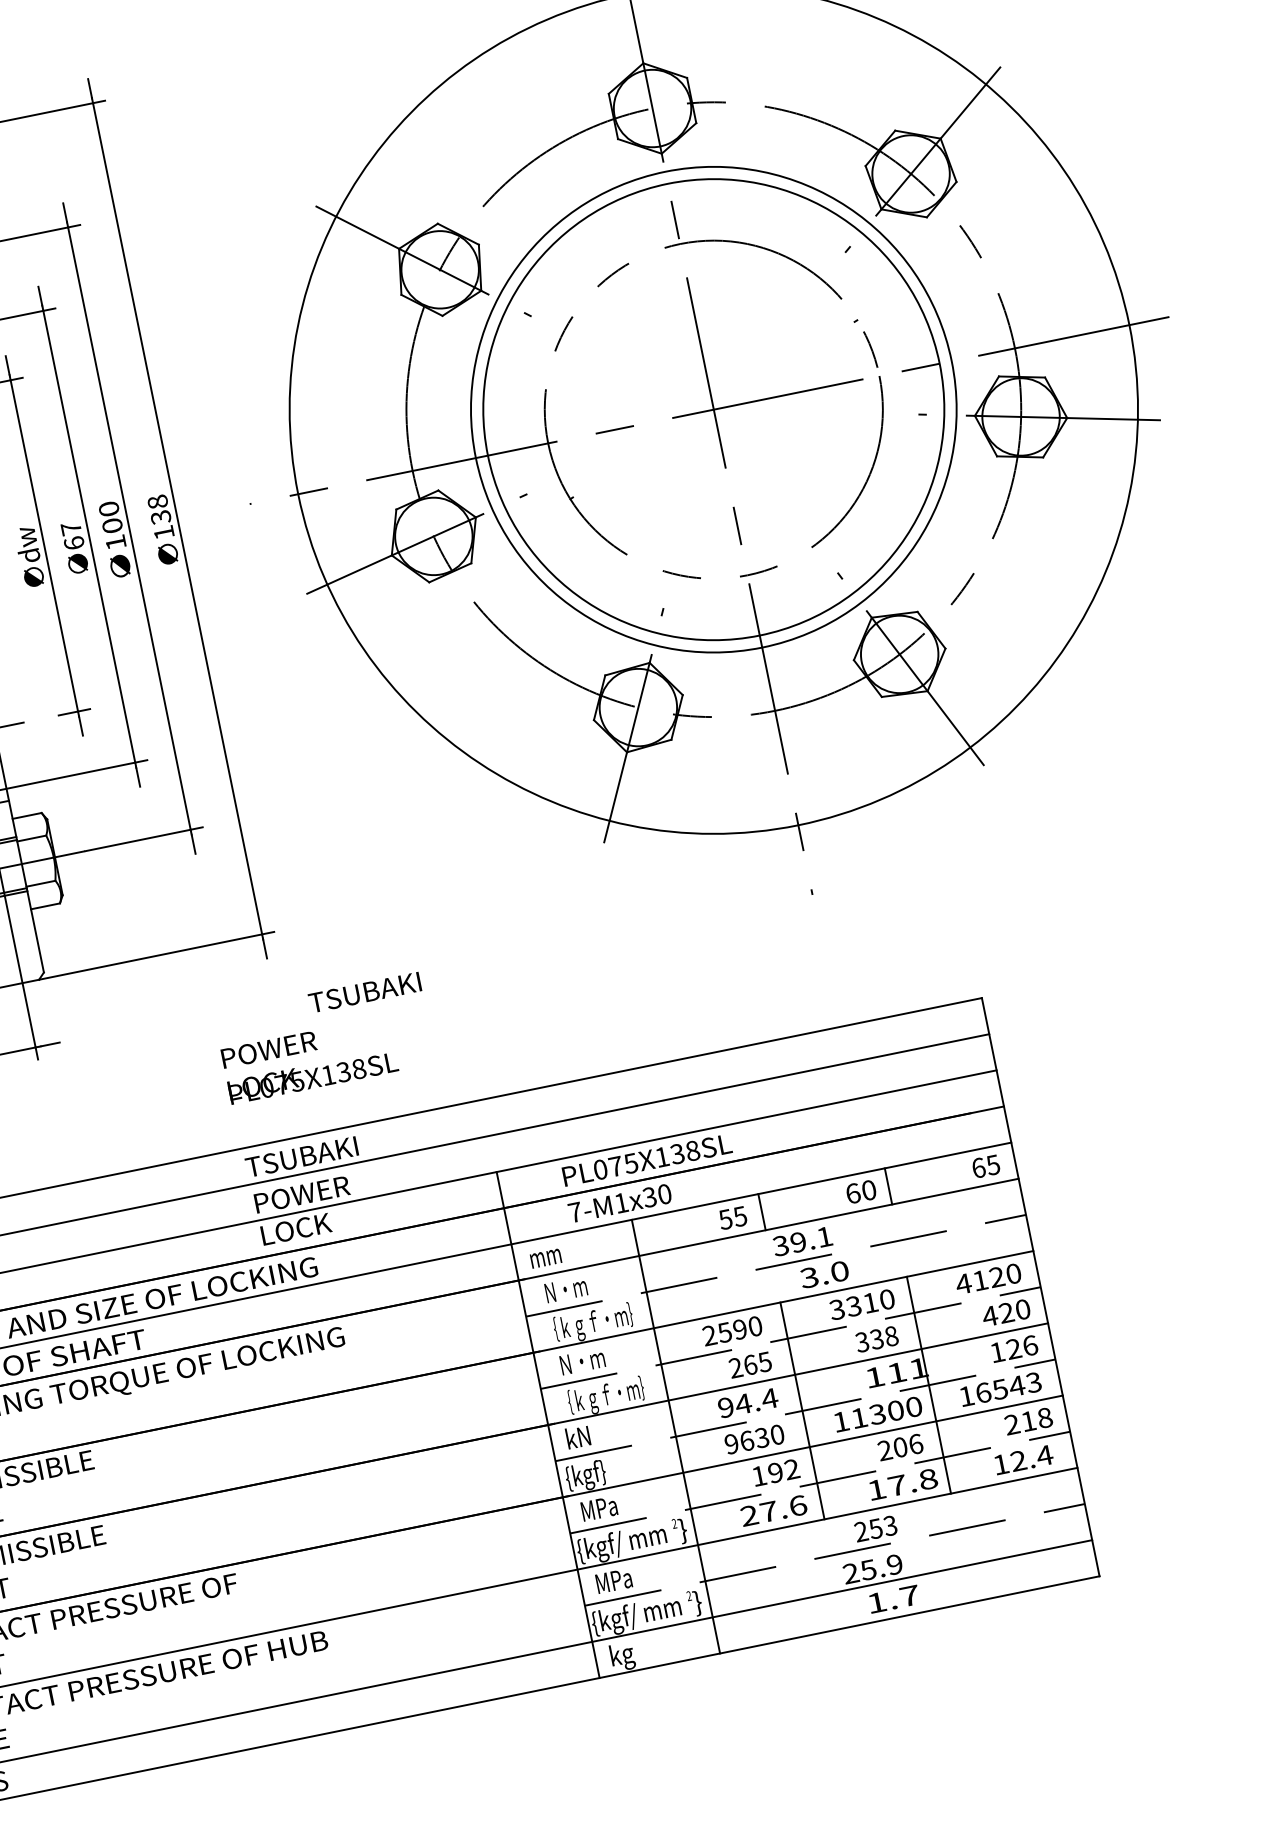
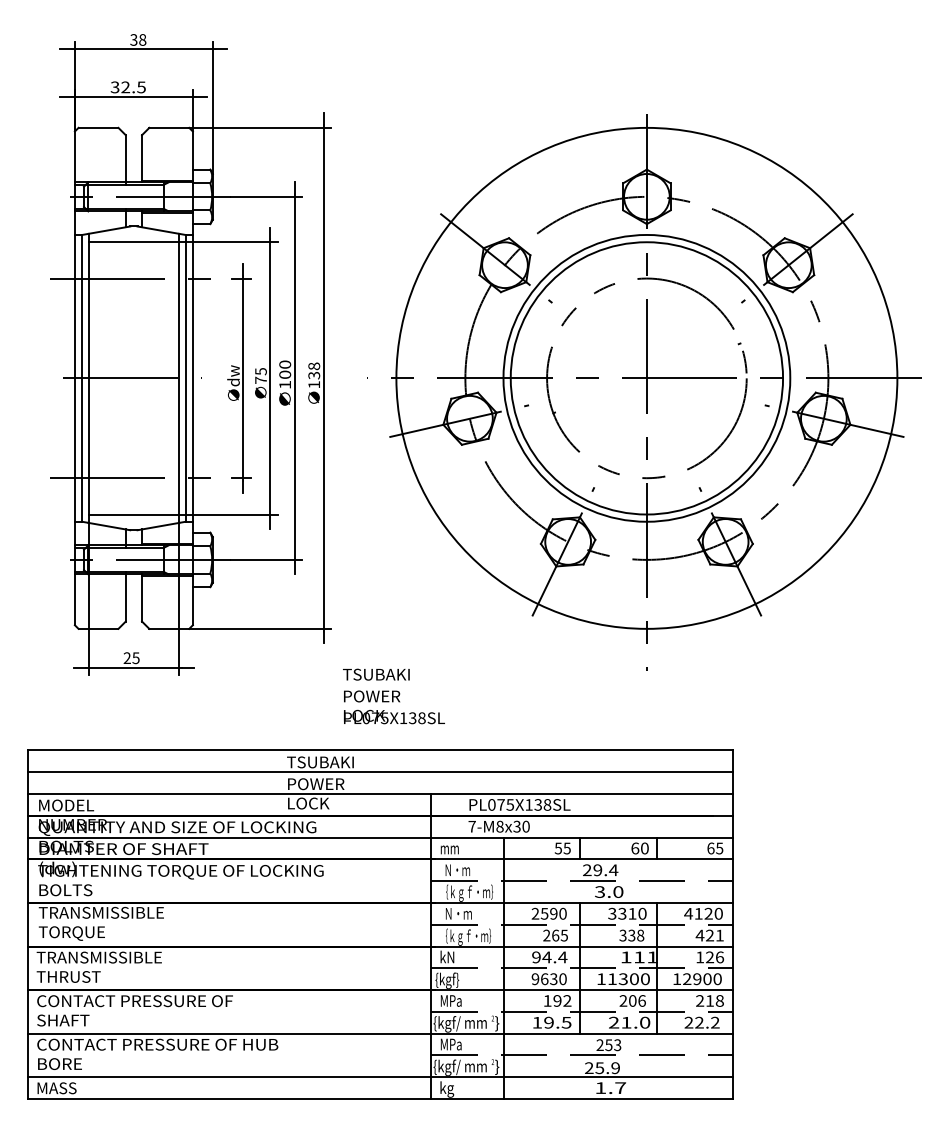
text: (71, 535) -> (260, 375), 67 -> 75
text: (309, 1060) -> (394, 707), moved
text: (620, 1202) -> (499, 826), 7-M1x30 -> 7-M8x30
text: (802, 1241) -> (600, 870), 39.1 -> 29.4
text: (1022, 1309) -> (719, 935), 420 -> 421
text: (1008, 1388) -> (702, 979), 16543 -> 12900
text: (1021, 1459) -> (701, 1022), 12.4 -> 22.2
text: (902, 1484) -> (629, 1022), 17.8 -> 21.0
text: (772, 1510) -> (551, 1022), 27.6 -> 19.5

